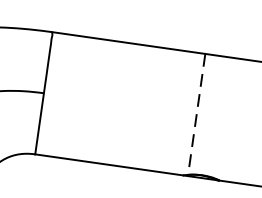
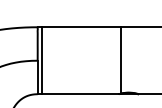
line: (52, 94) -> (42, 60), added
line: (196, 114) -> (121, 60), dashed -> solid

